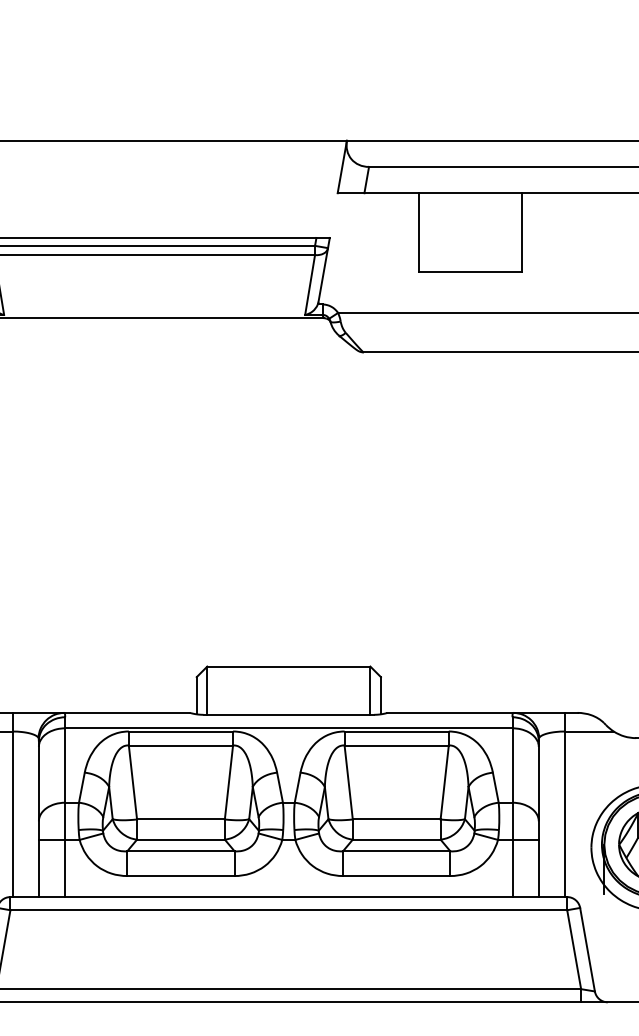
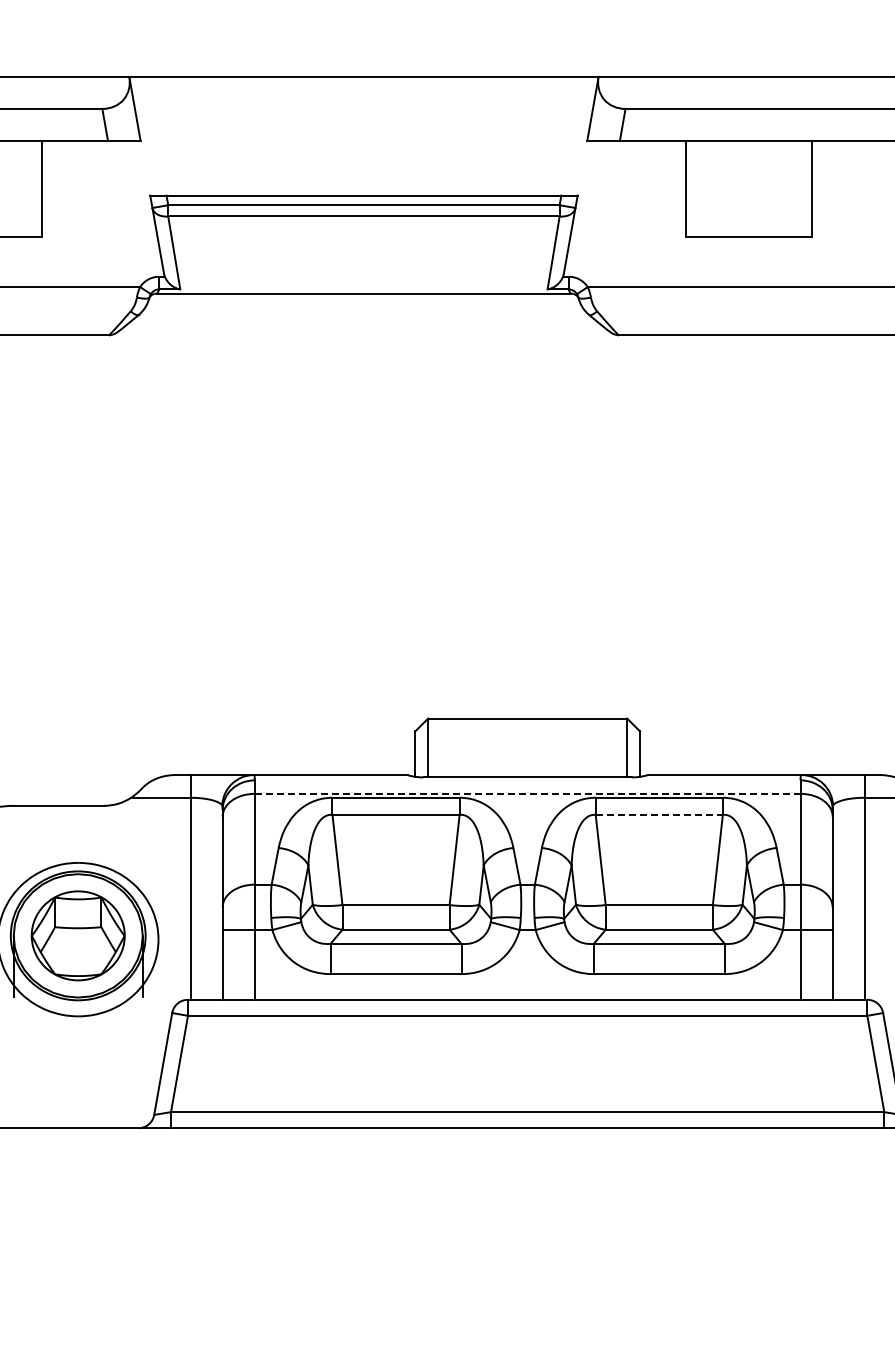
line: (288, 728) -> (527, 793), solid -> dashed
line: (396, 745) -> (659, 814), solid -> dashed

